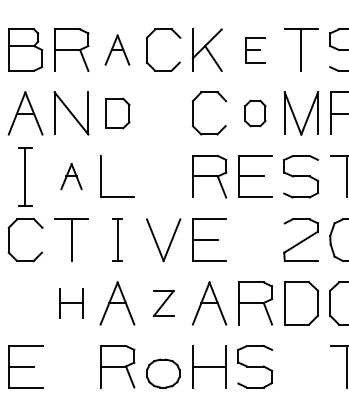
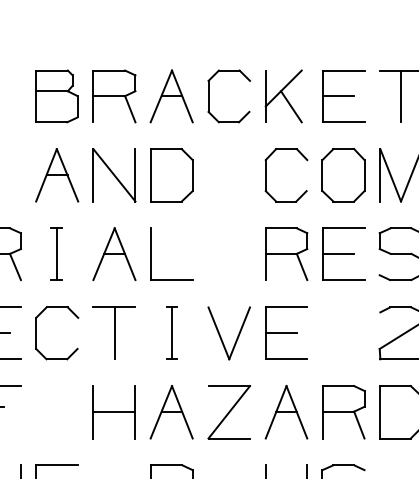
part: (117, 49) -> (171, 95), size x1.43
part: (255, 49) -> (343, 95), size x1.67
part: (117, 113) -> (171, 175), size x1.43
part: (255, 113) -> (343, 175), size x1.67
part: (25, 176) -> (57, 253), size x0.71
part: (71, 176) -> (114, 253), size x1.67
part: (71, 303) -> (114, 412), size x1.43
part: (163, 303) -> (229, 412), size x1.67

